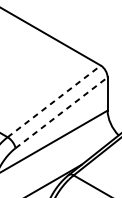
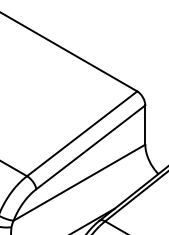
line: (54, 101) -> (82, 133), dashed -> solid
line: (61, 112) -> (90, 147), dashed -> solid

